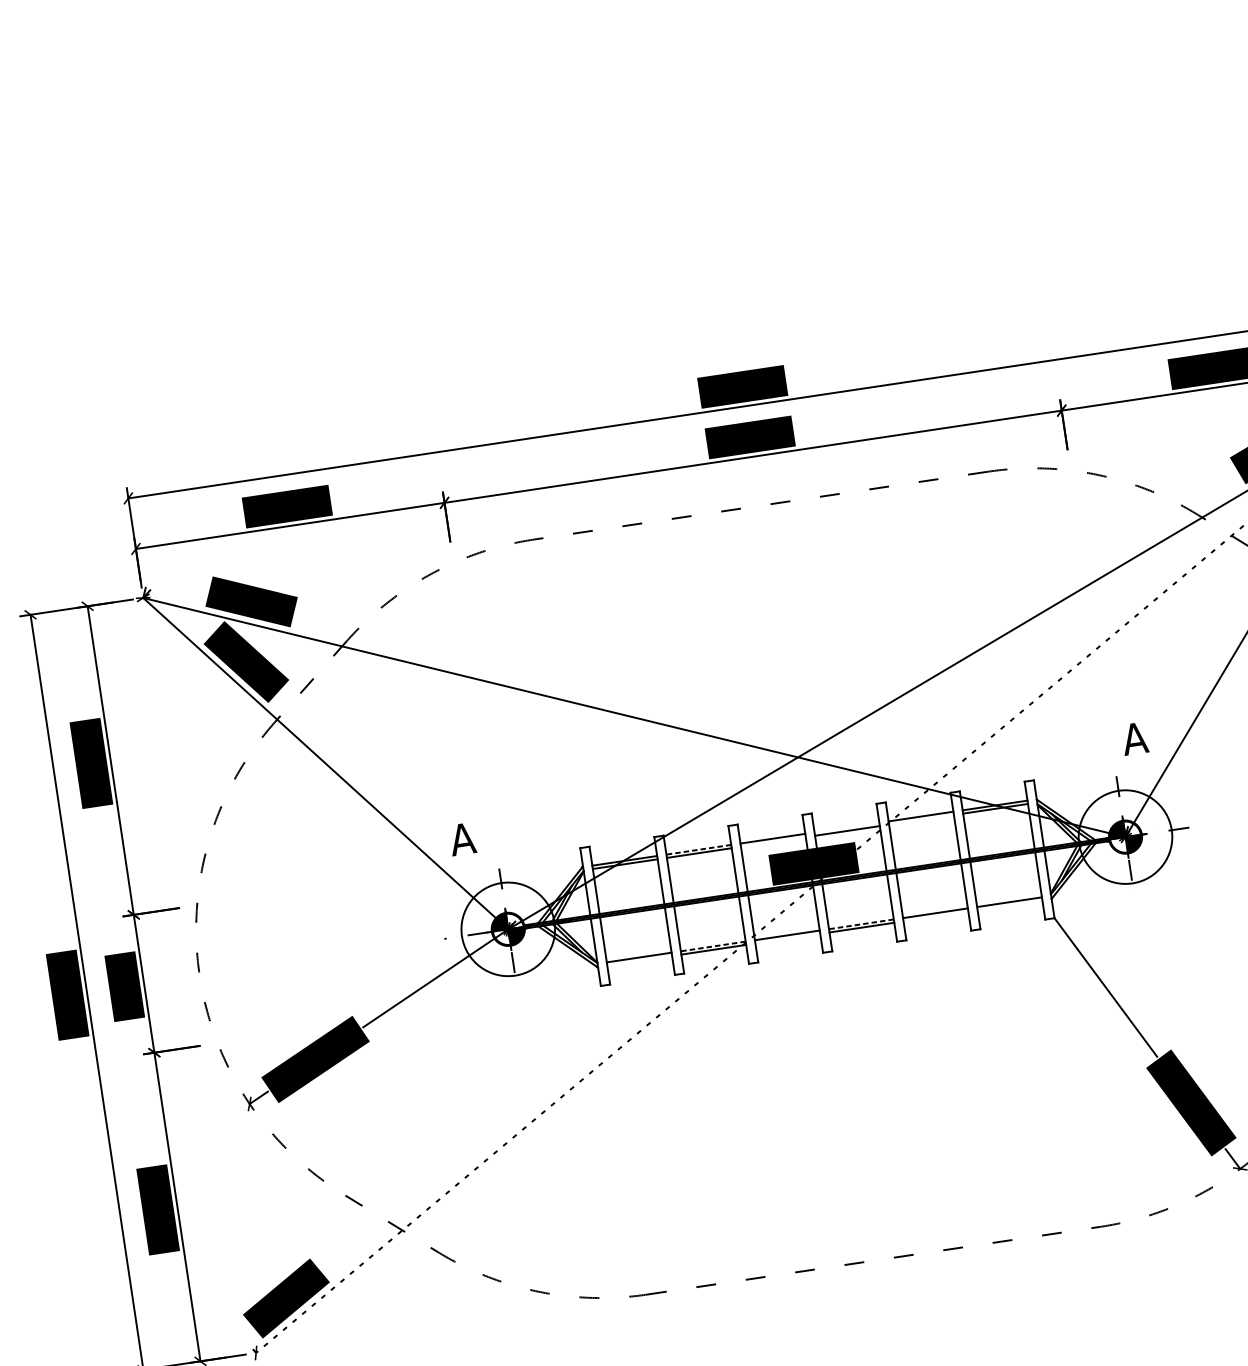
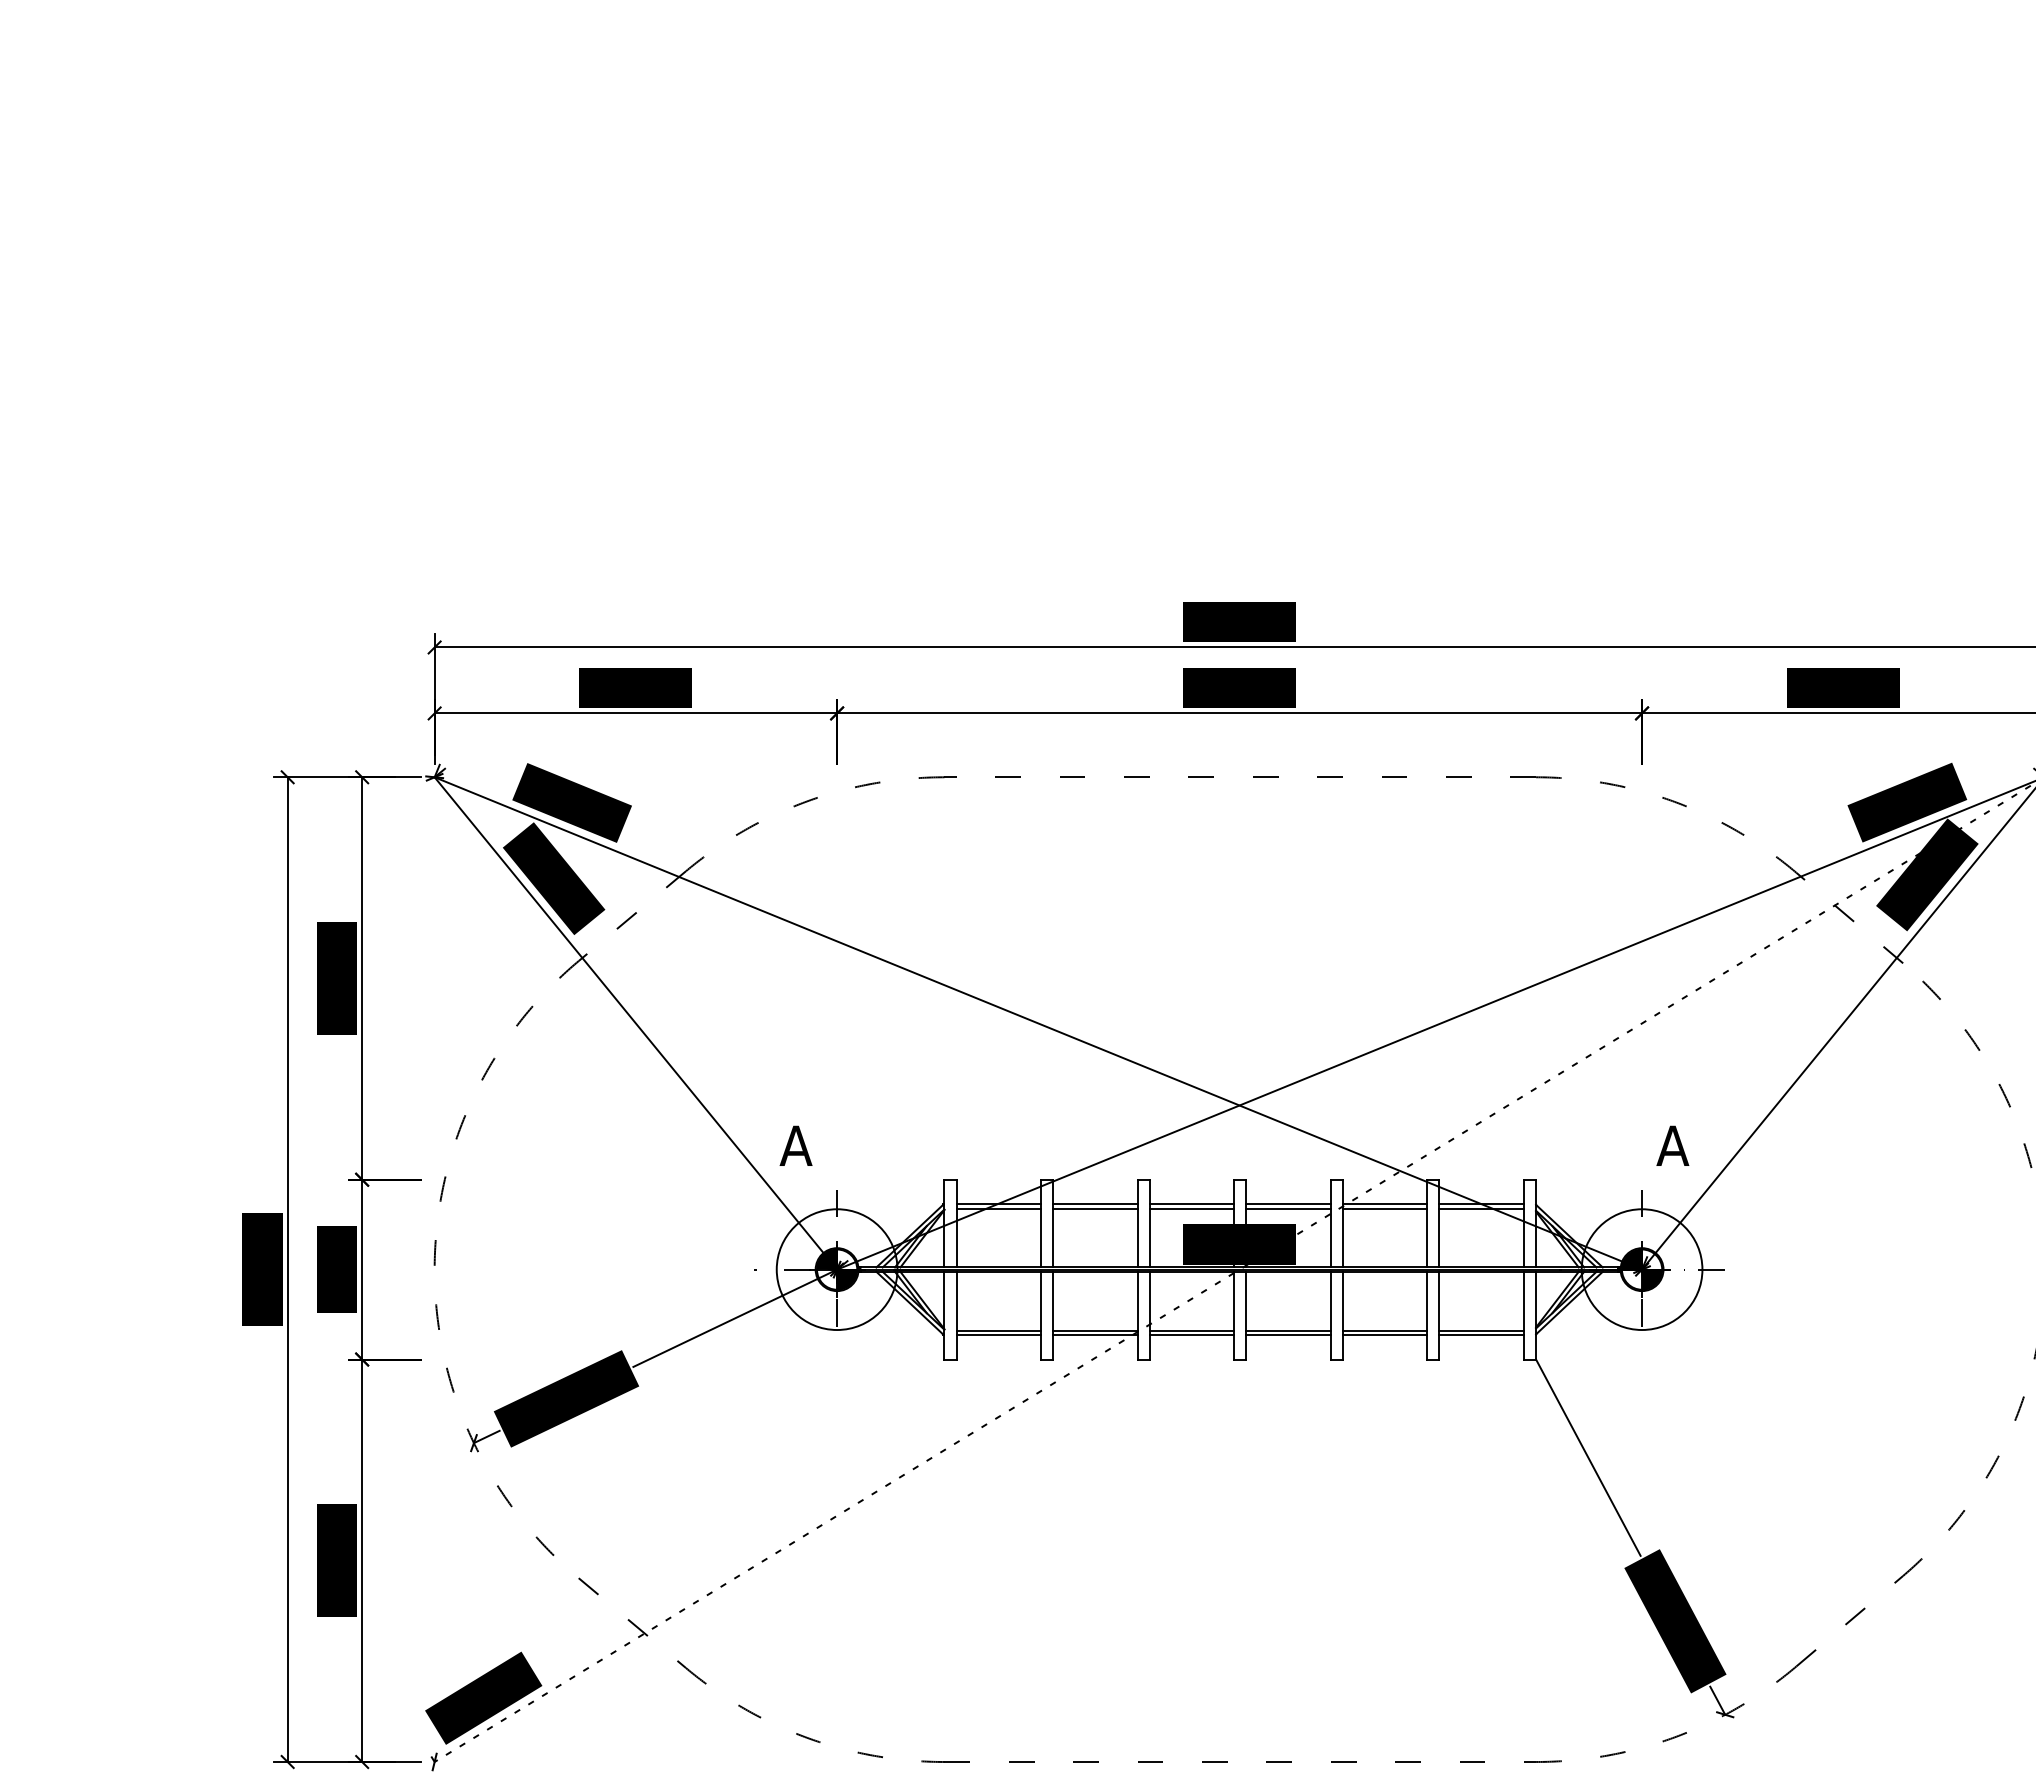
line: (920, 819) -> (1384, 1208), added
line: (846, 827) -> (1288, 1204), added
line: (773, 841) -> (1191, 1208), added
line: (698, 849) -> (1094, 1204), dashed -> solid
line: (1009, 905) -> (1481, 1334), added
line: (935, 916) -> (1384, 1334), added
line: (861, 924) -> (1288, 1330), dashed -> solid
line: (787, 938) -> (1191, 1334), added
line: (712, 946) -> (1094, 1330), dashed -> solid
line: (639, 960) -> (998, 1334), added

